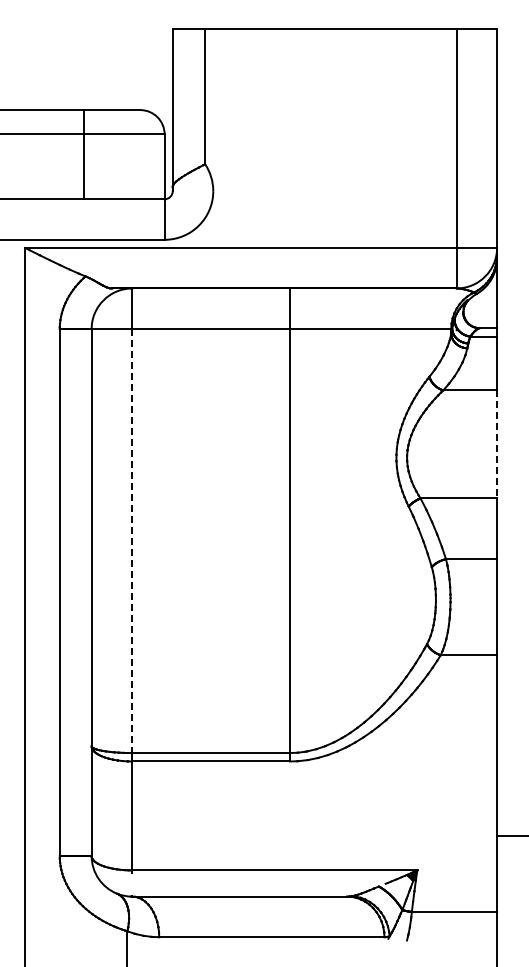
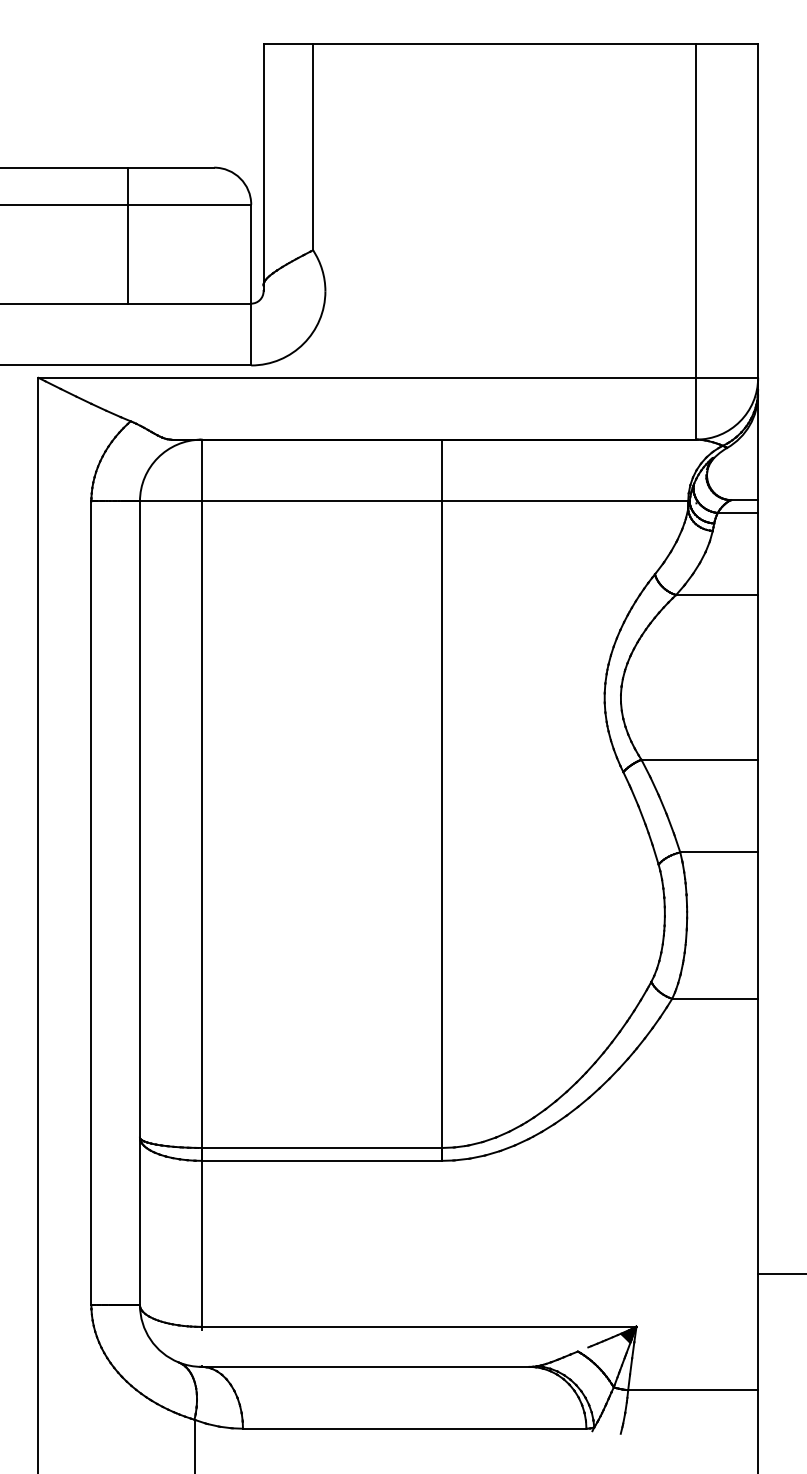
line: (497, 444) -> (758, 677), dashed -> solid
line: (132, 541) -> (202, 825), dashed -> solid

